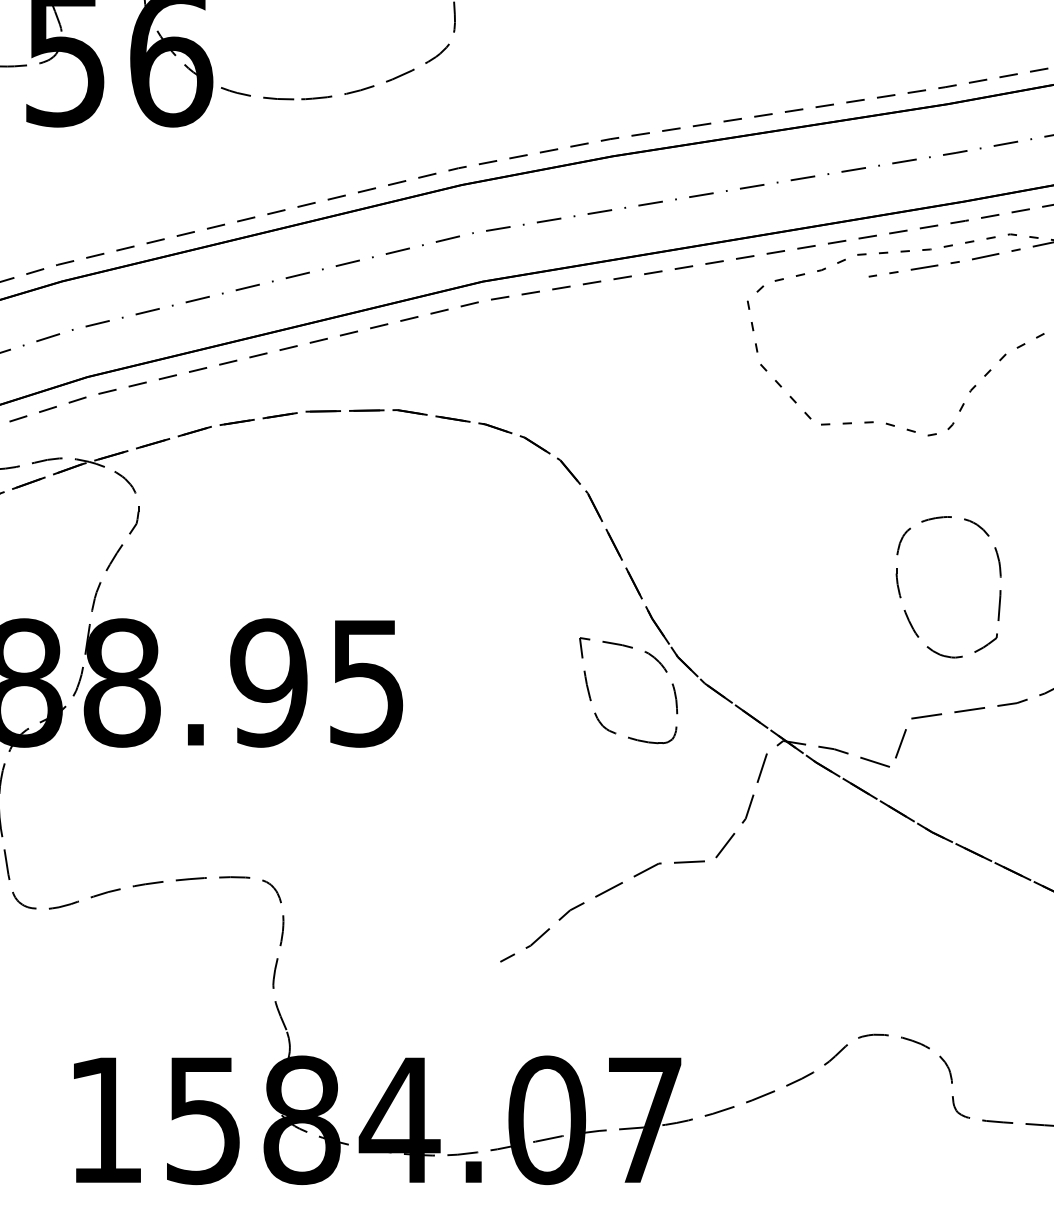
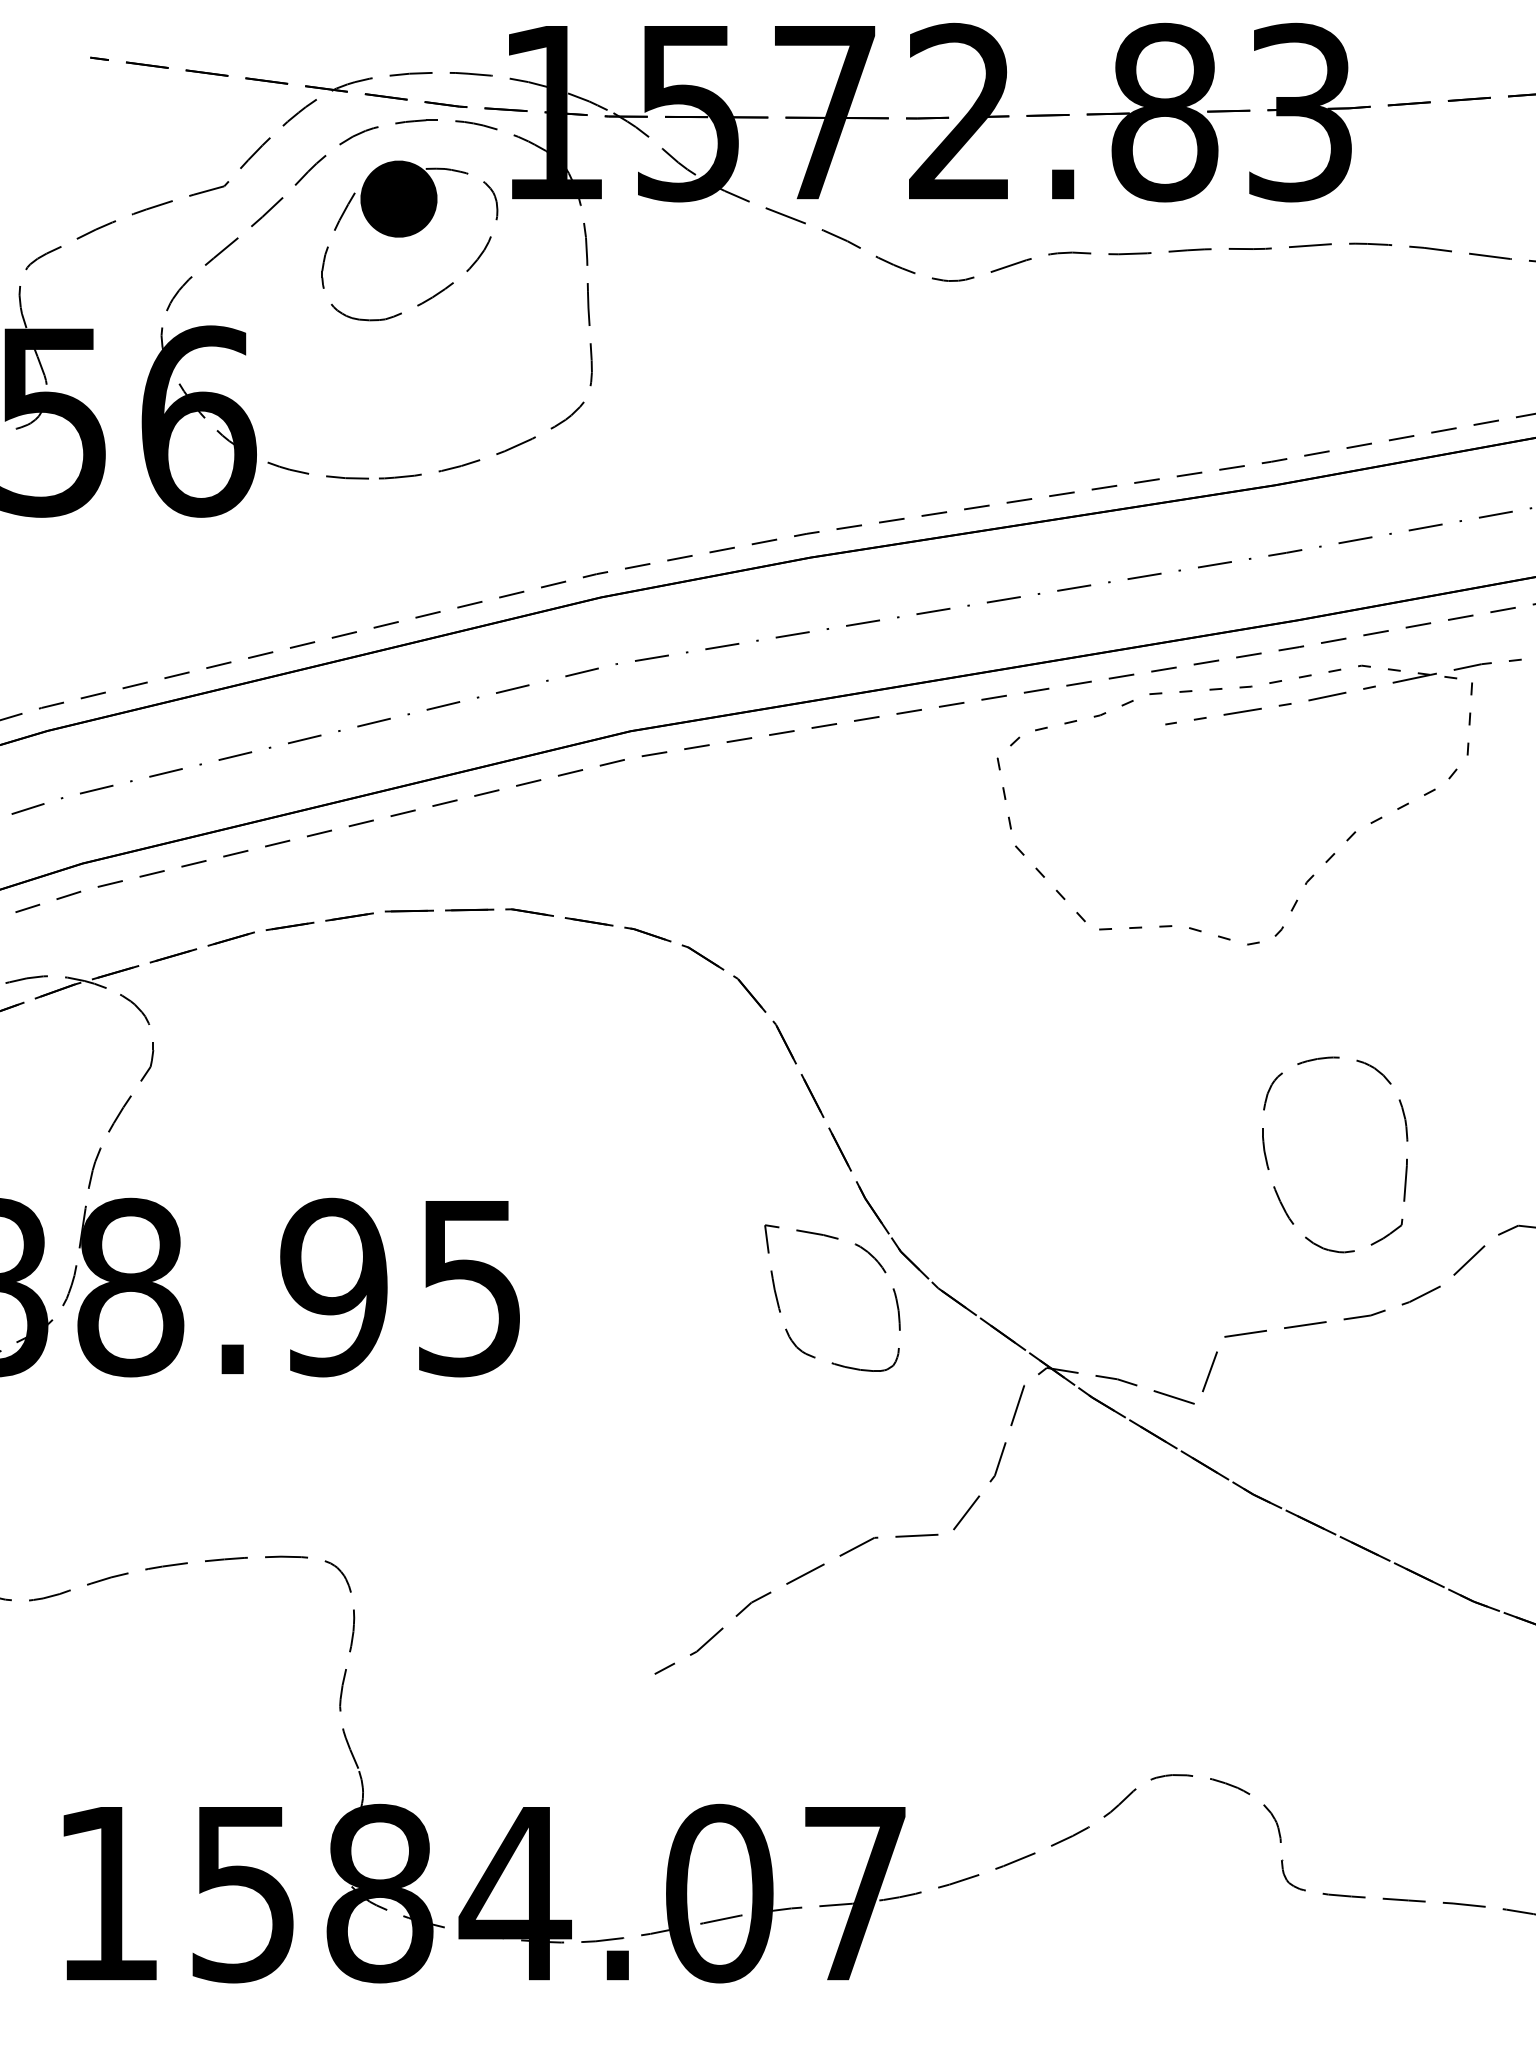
part: (901, 597) -> (1269, 1168), moved

